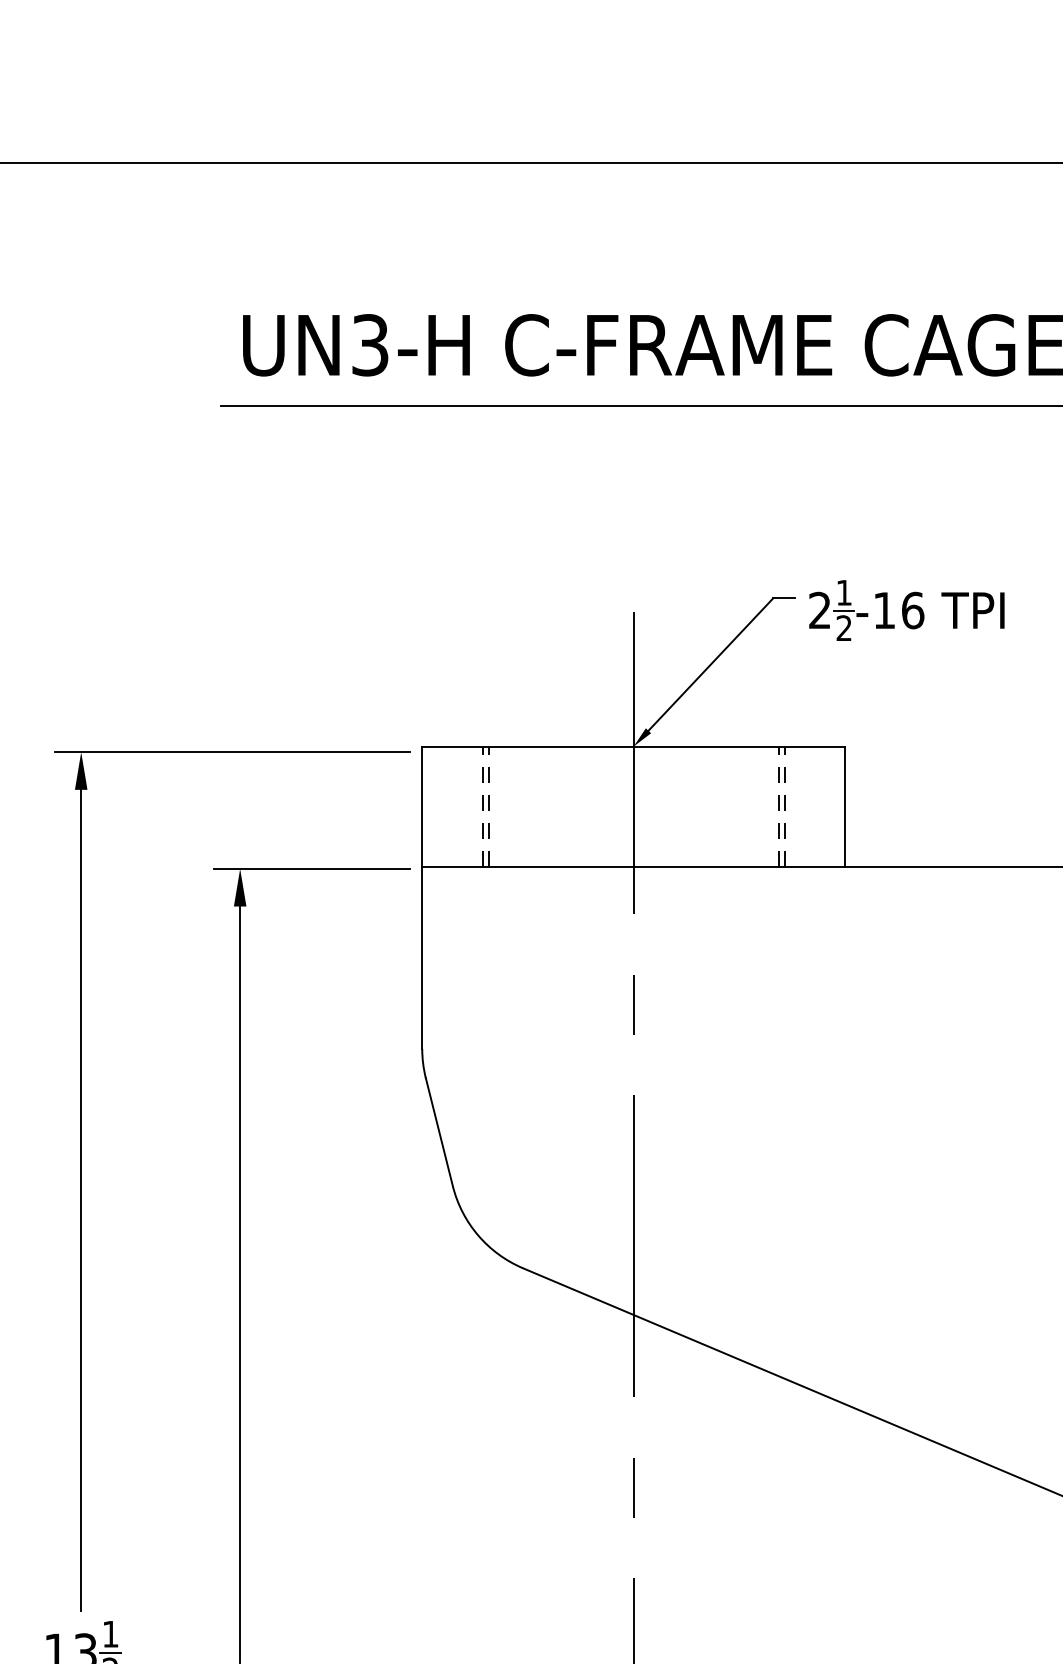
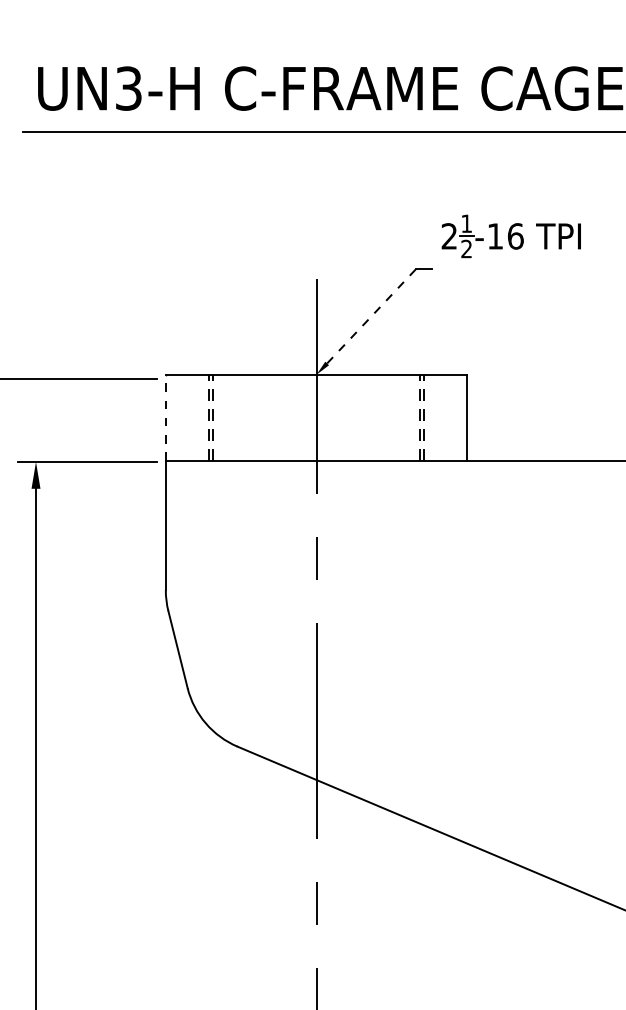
part: (906, 610) -> (511, 236), moved
line: (711, 664) -> (372, 316), solid -> dashed
line: (422, 806) -> (166, 417), solid -> dashed

